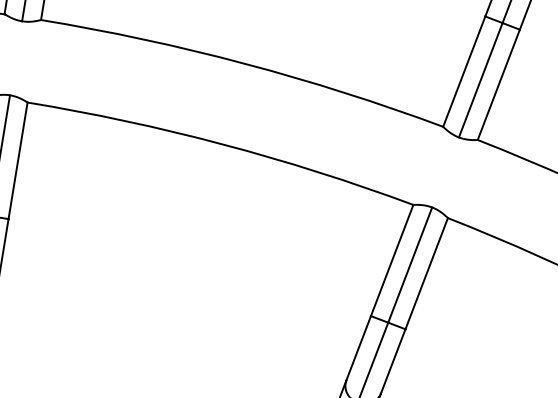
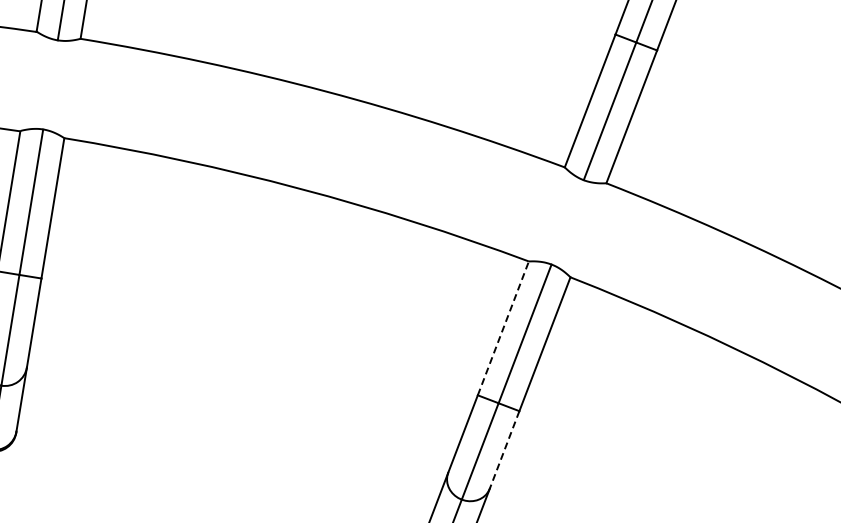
line: (392, 260) -> (503, 328), solid -> dashed
line: (393, 361) -> (504, 449), solid -> dashed

